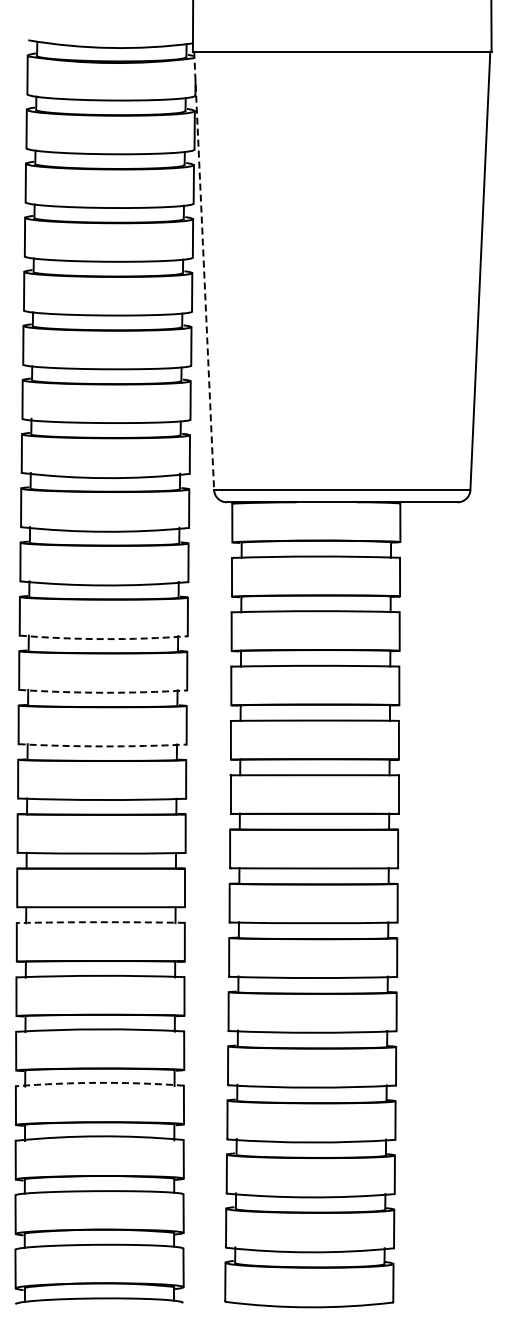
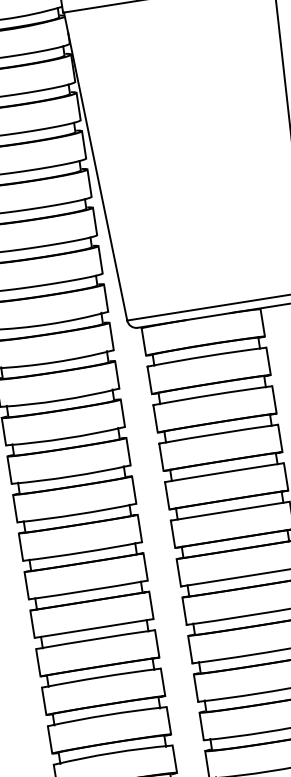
line: (204, 271) -> (95, 166), dashed -> solid
arc: (103, 639) -> (65, 438), dashed -> solid
arc: (103, 692) -> (71, 476), dashed -> solid
arc: (102, 746) -> (77, 514), dashed -> solid
arc: (100, 922) -> (95, 639), dashed -> solid
arc: (99, 1082) -> (112, 752), dashed -> solid

